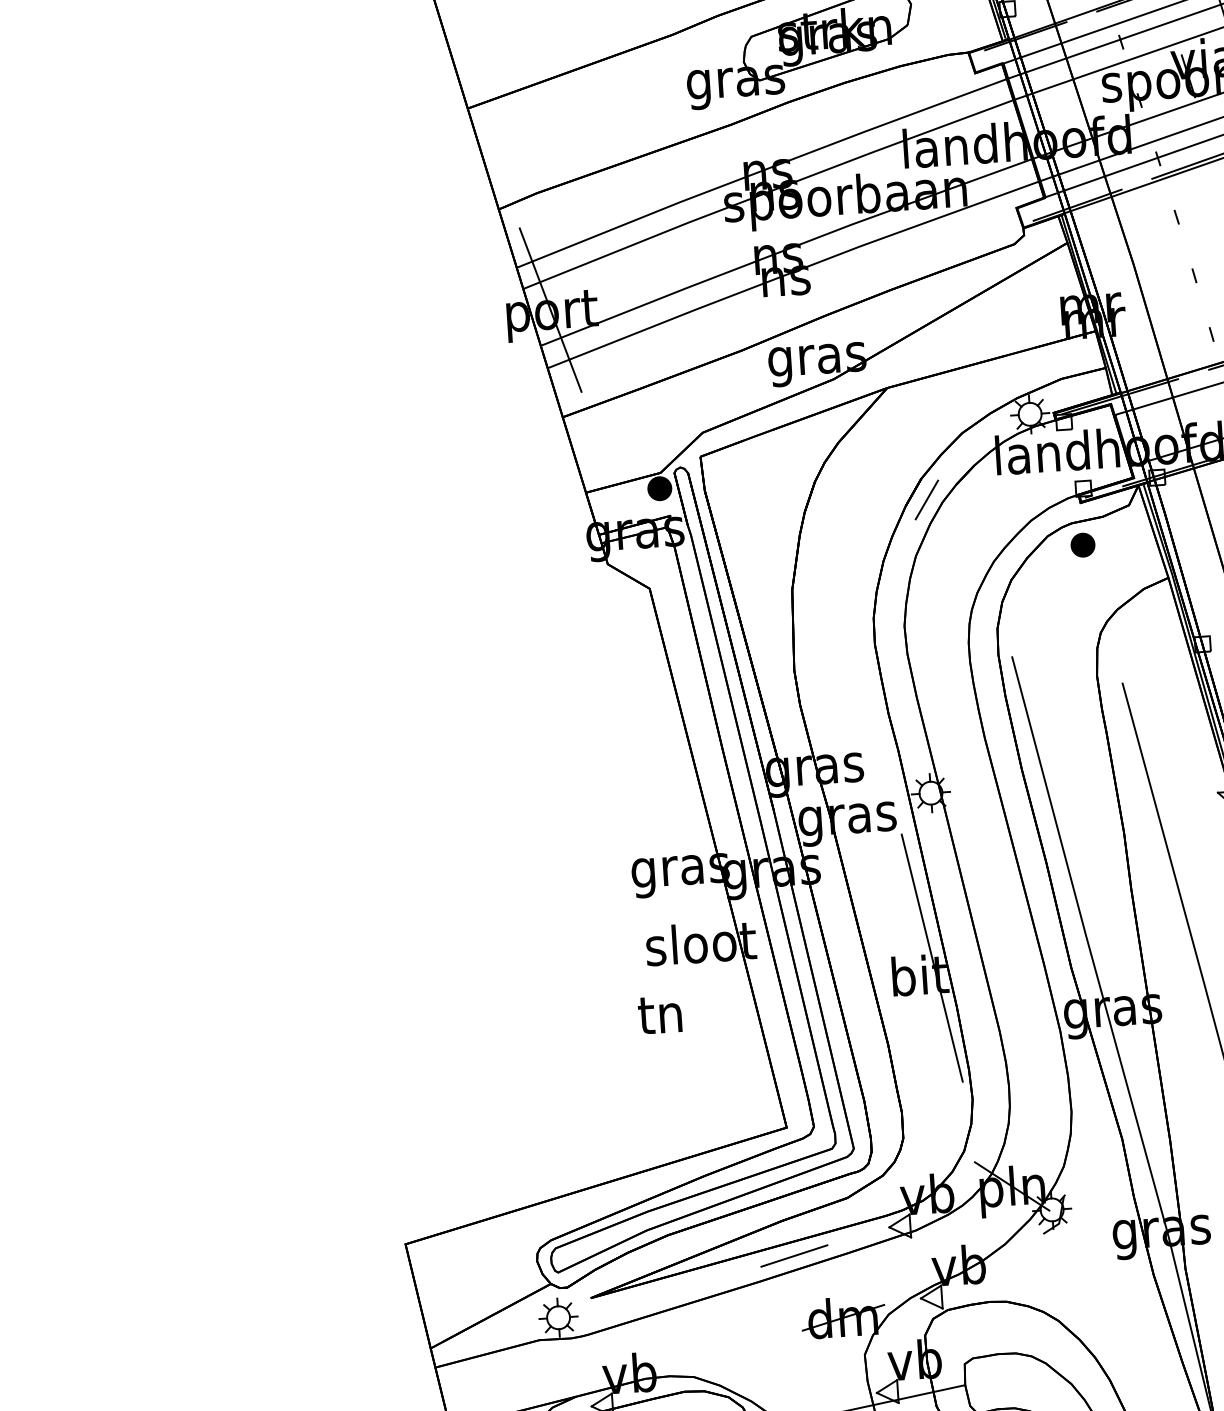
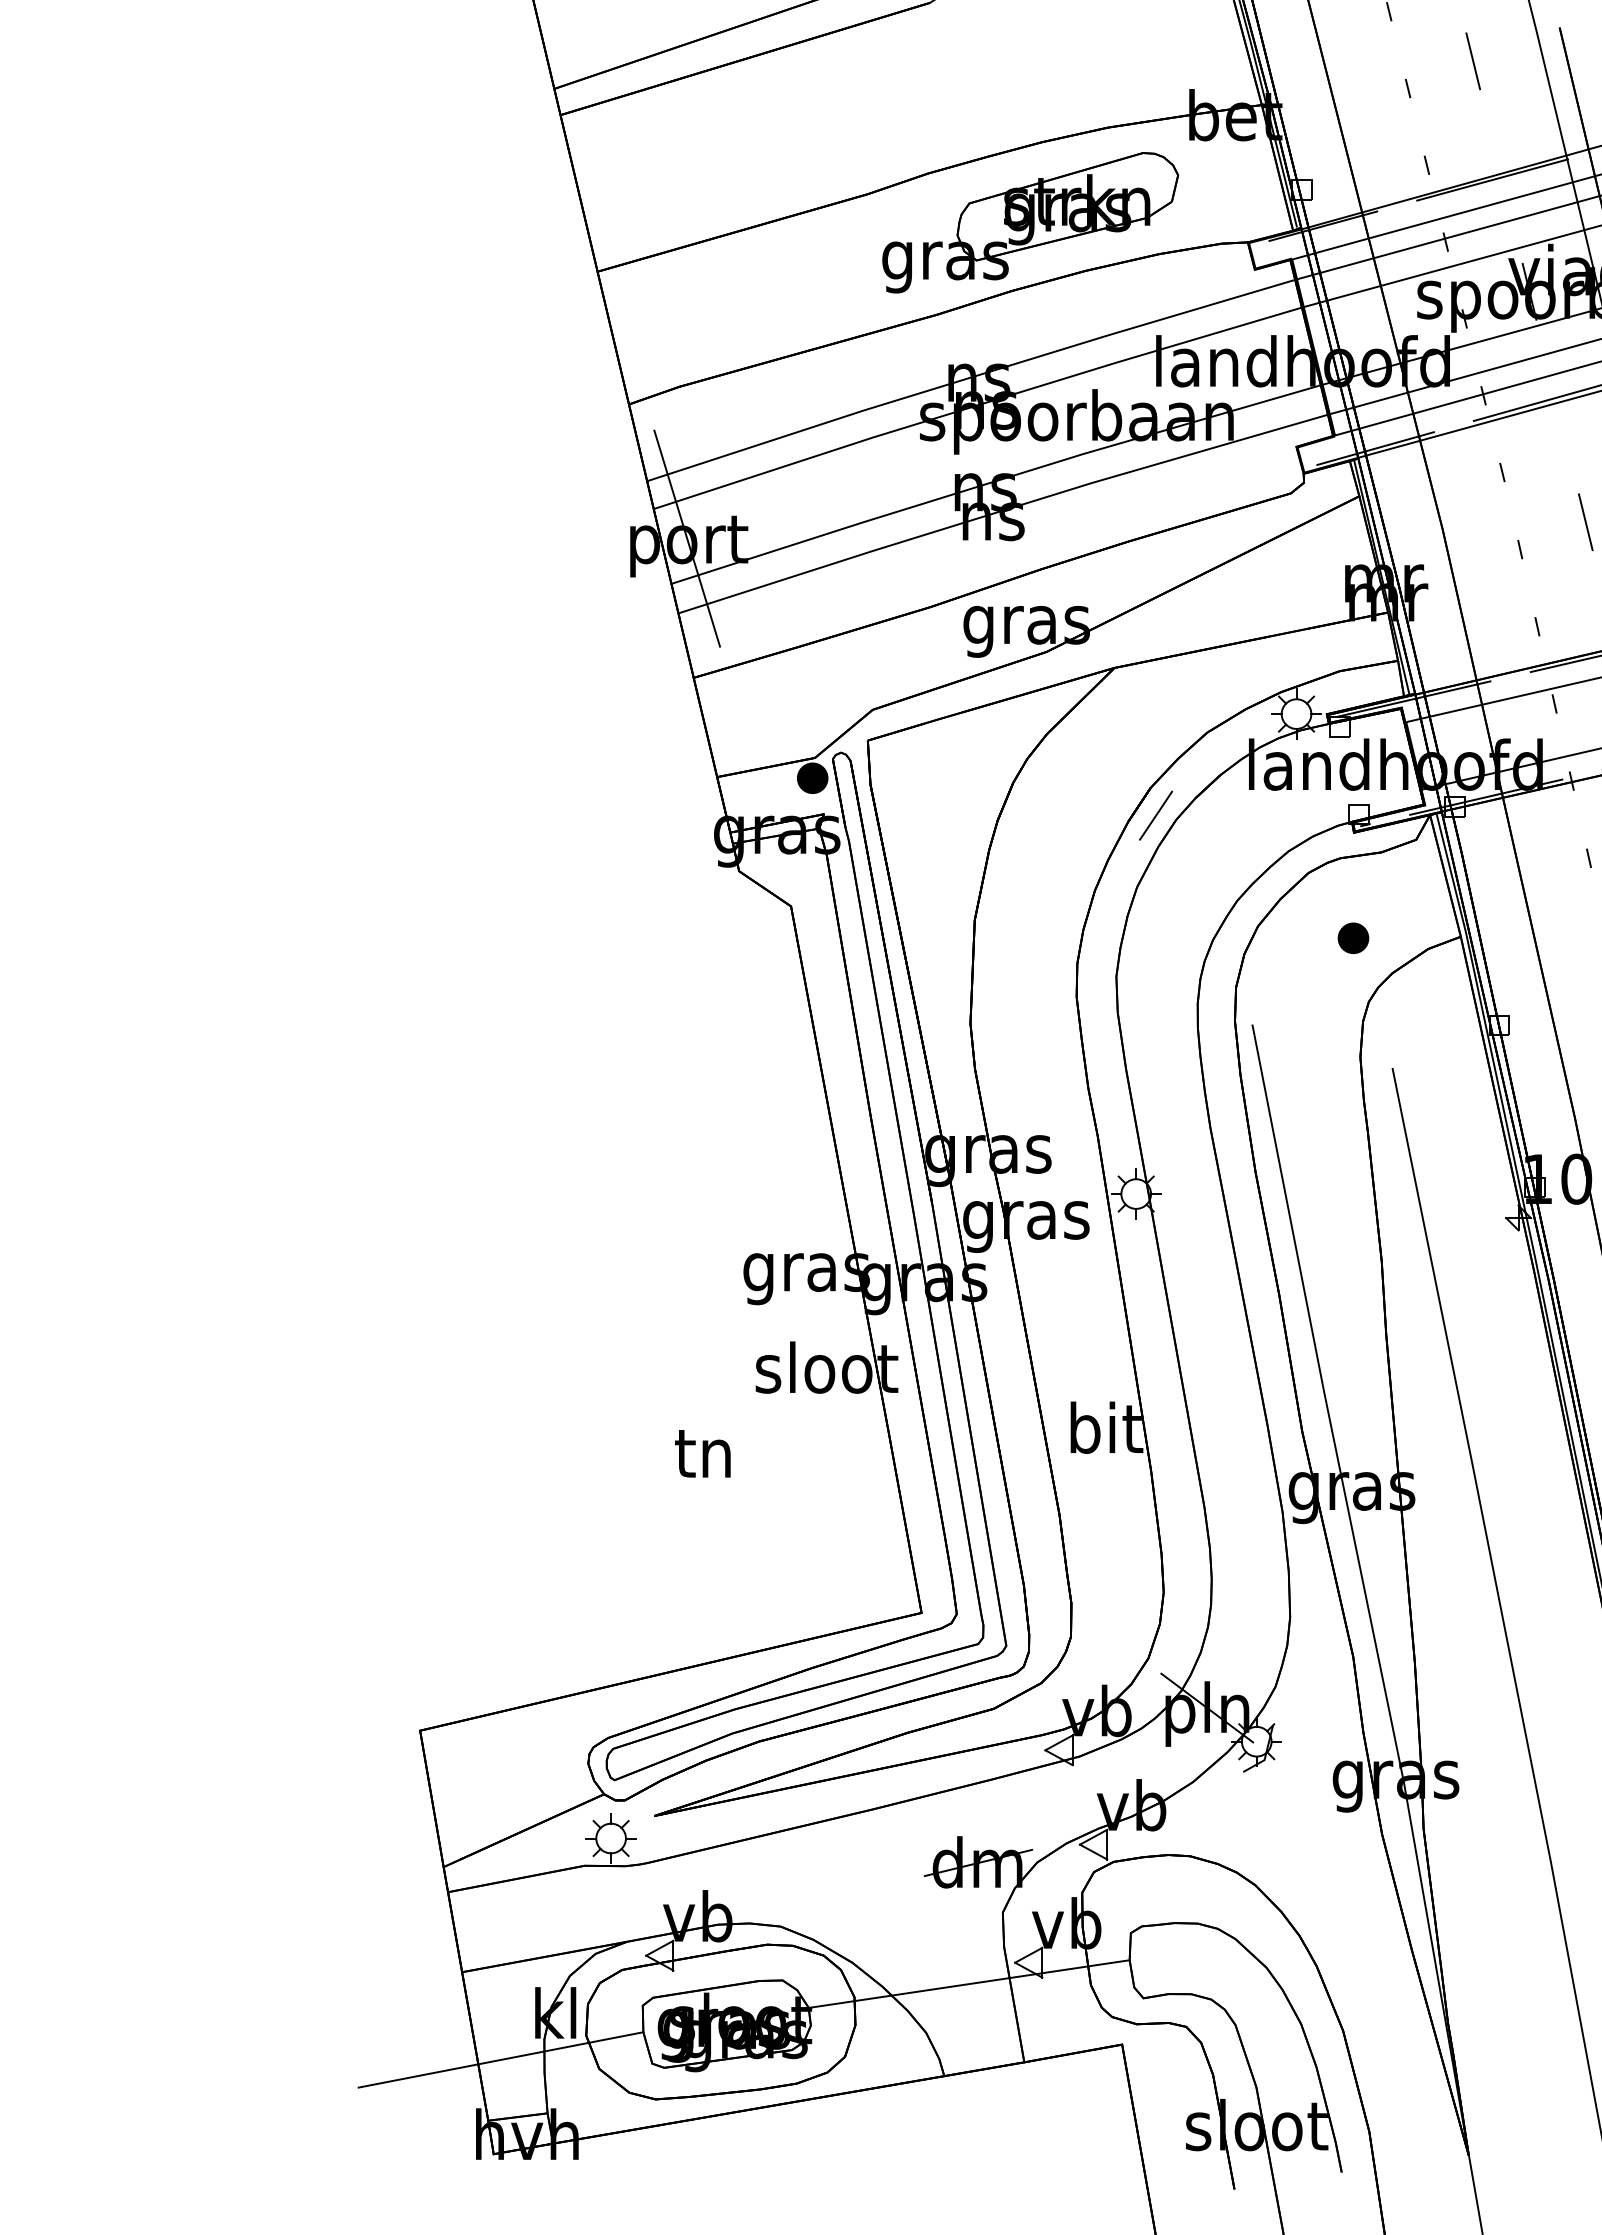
part: (1083, 545) -> (1353, 938), moved
line: (932, 957) -> (1123, 1406), removed
text: (659, 1014) -> (702, 1453), moved
line: (794, 1255) -> (920, 1778), removed

